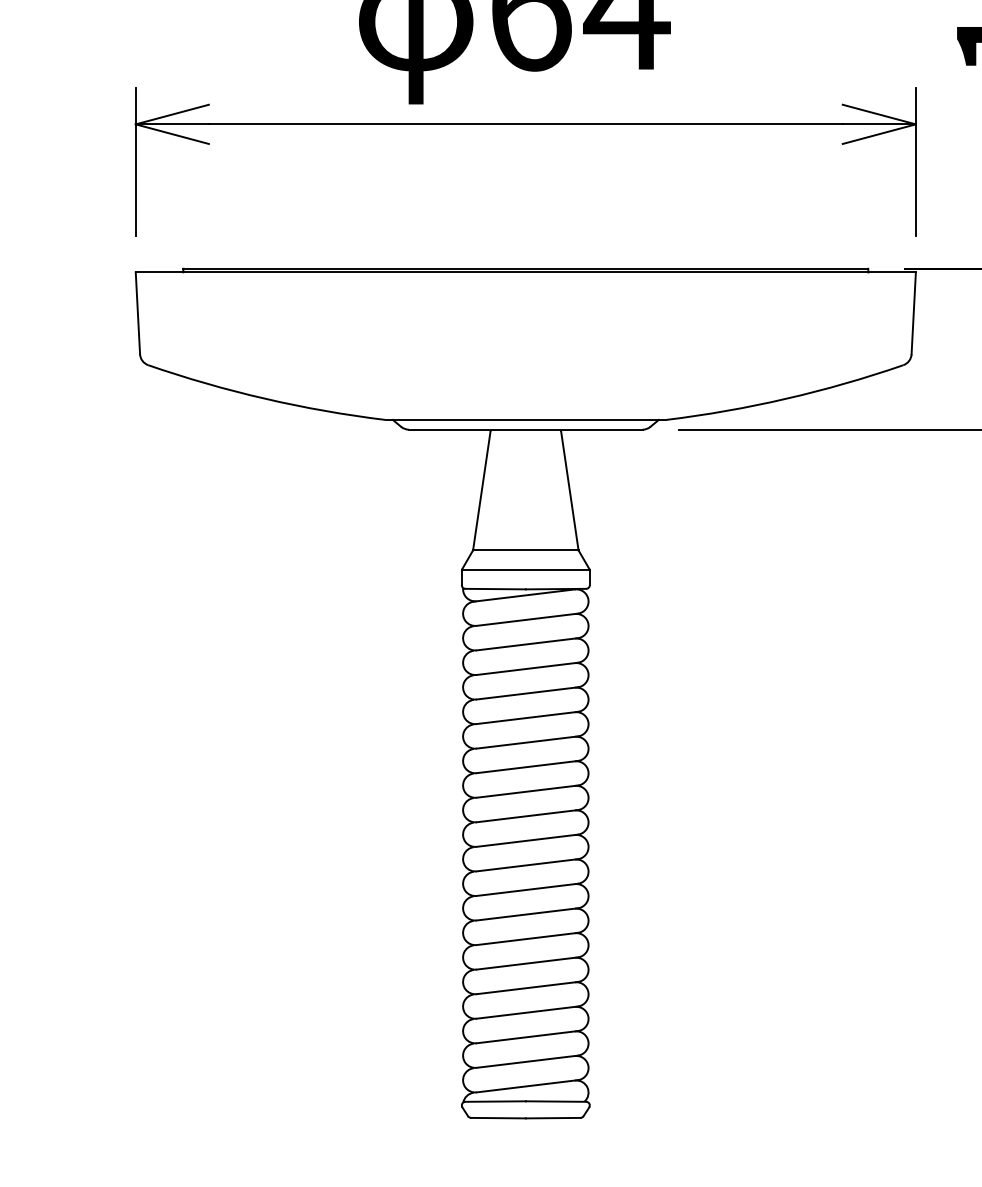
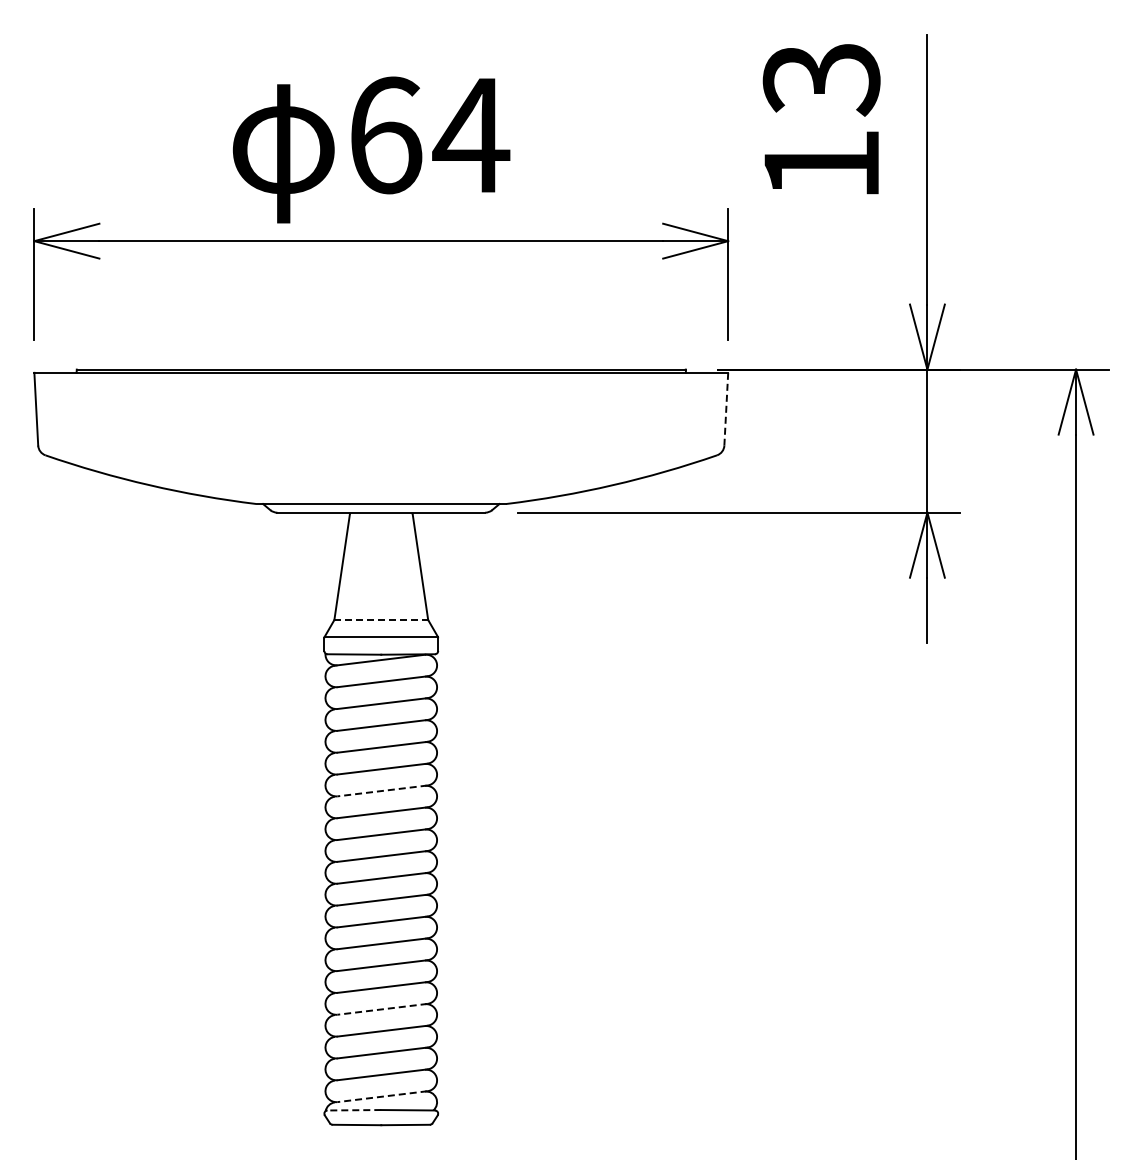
line: (913, 313) -> (726, 409), solid -> dashed
line: (526, 550) -> (381, 620), solid -> dashed
line: (527, 742) -> (382, 790), solid -> dashed
line: (527, 988) -> (382, 1009), solid -> dashed
line: (527, 1086) -> (382, 1096), solid -> dashed
line: (495, 1101) -> (354, 1110), solid -> dashed

